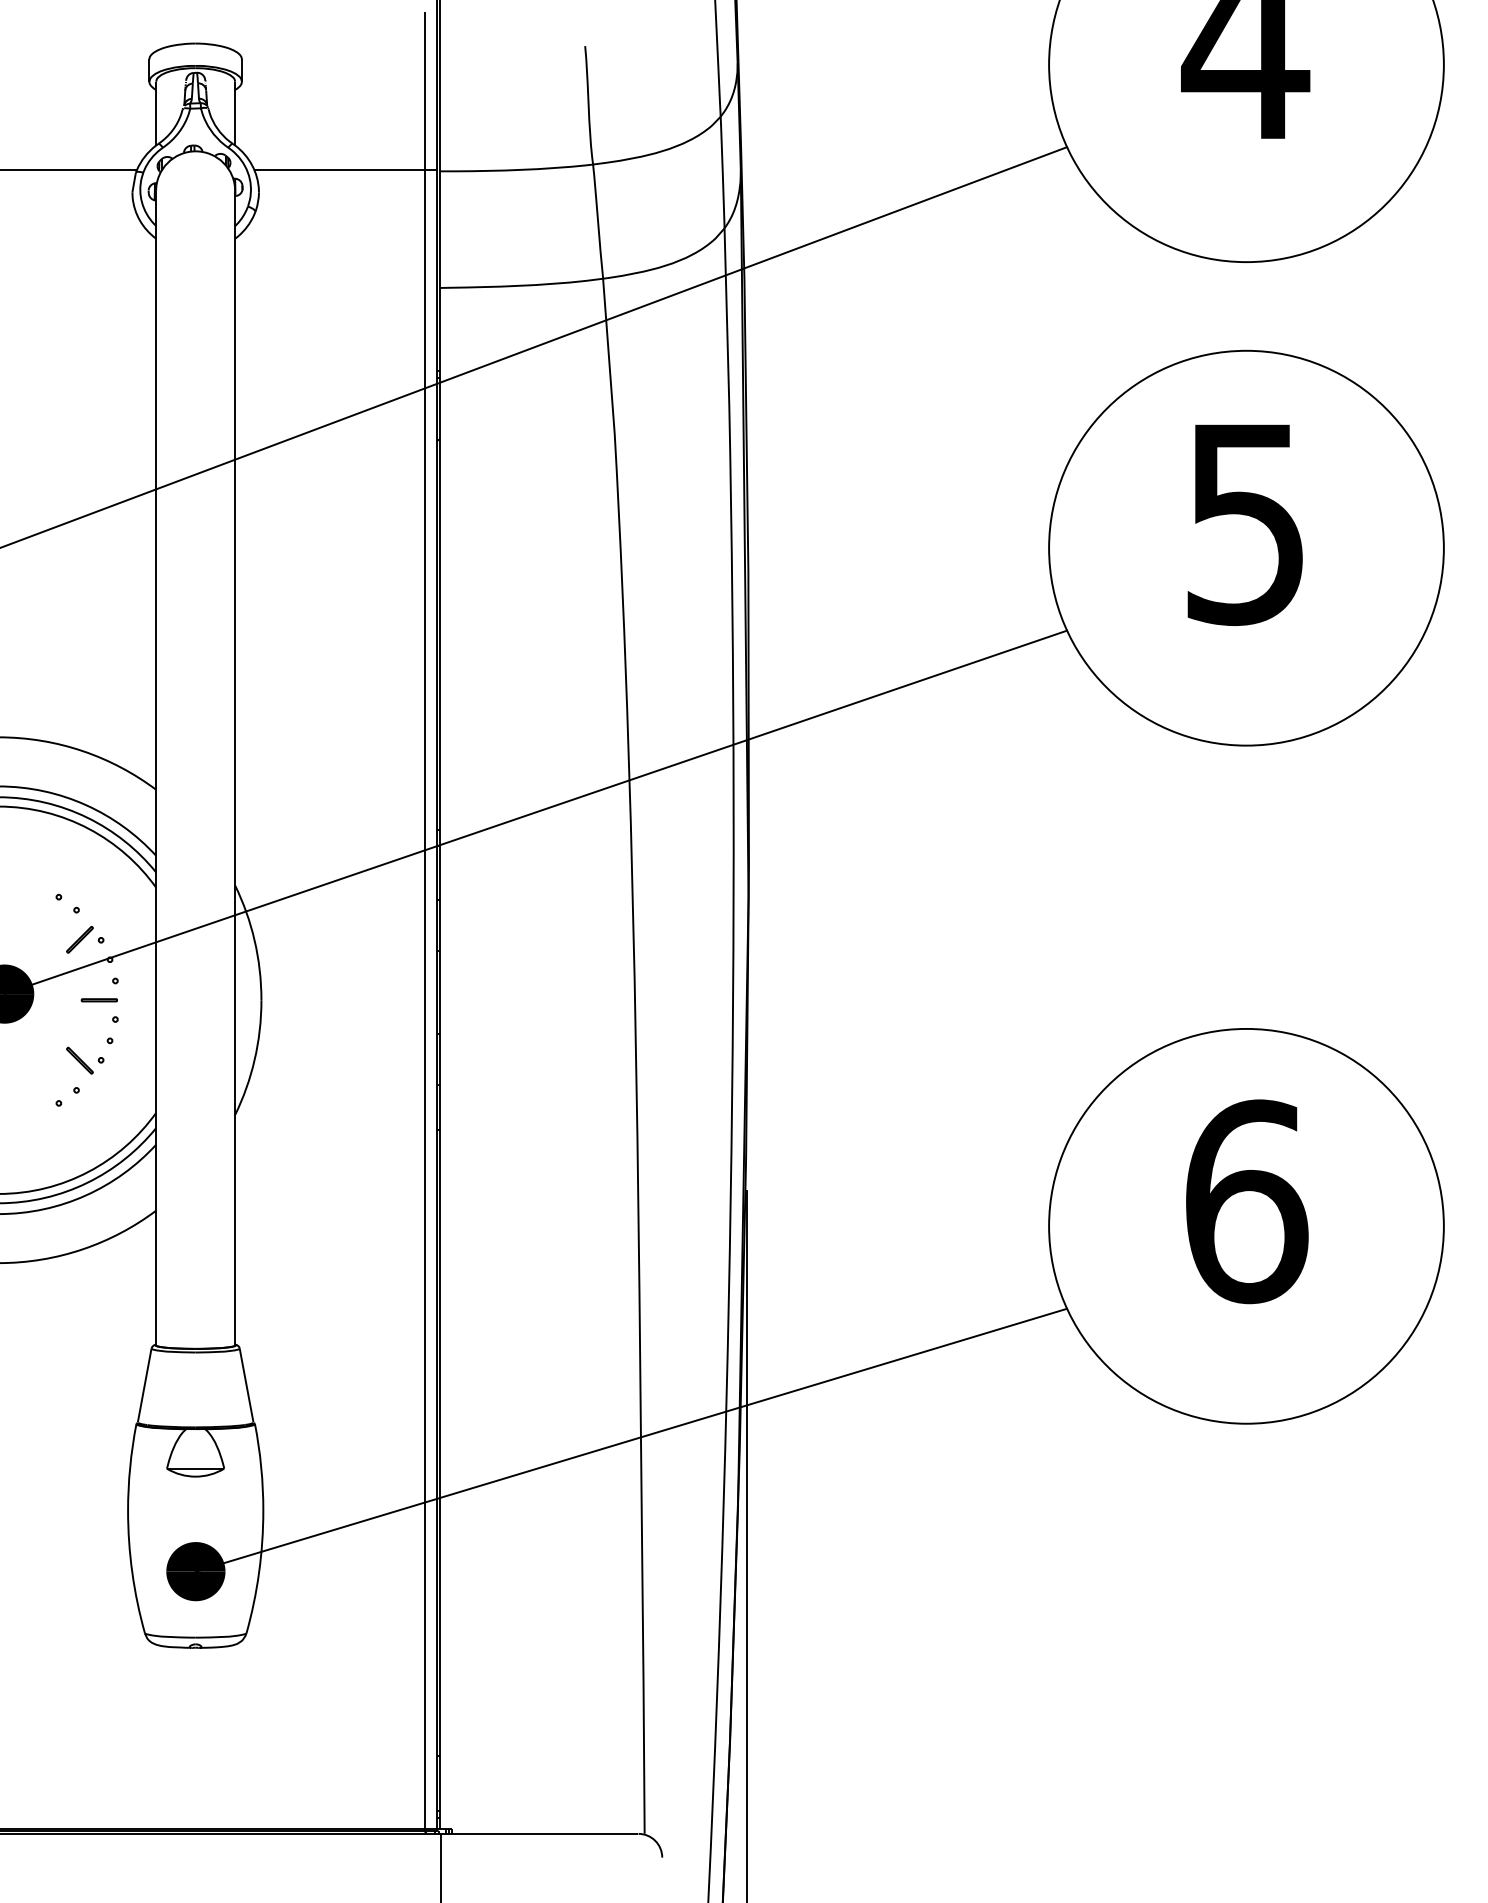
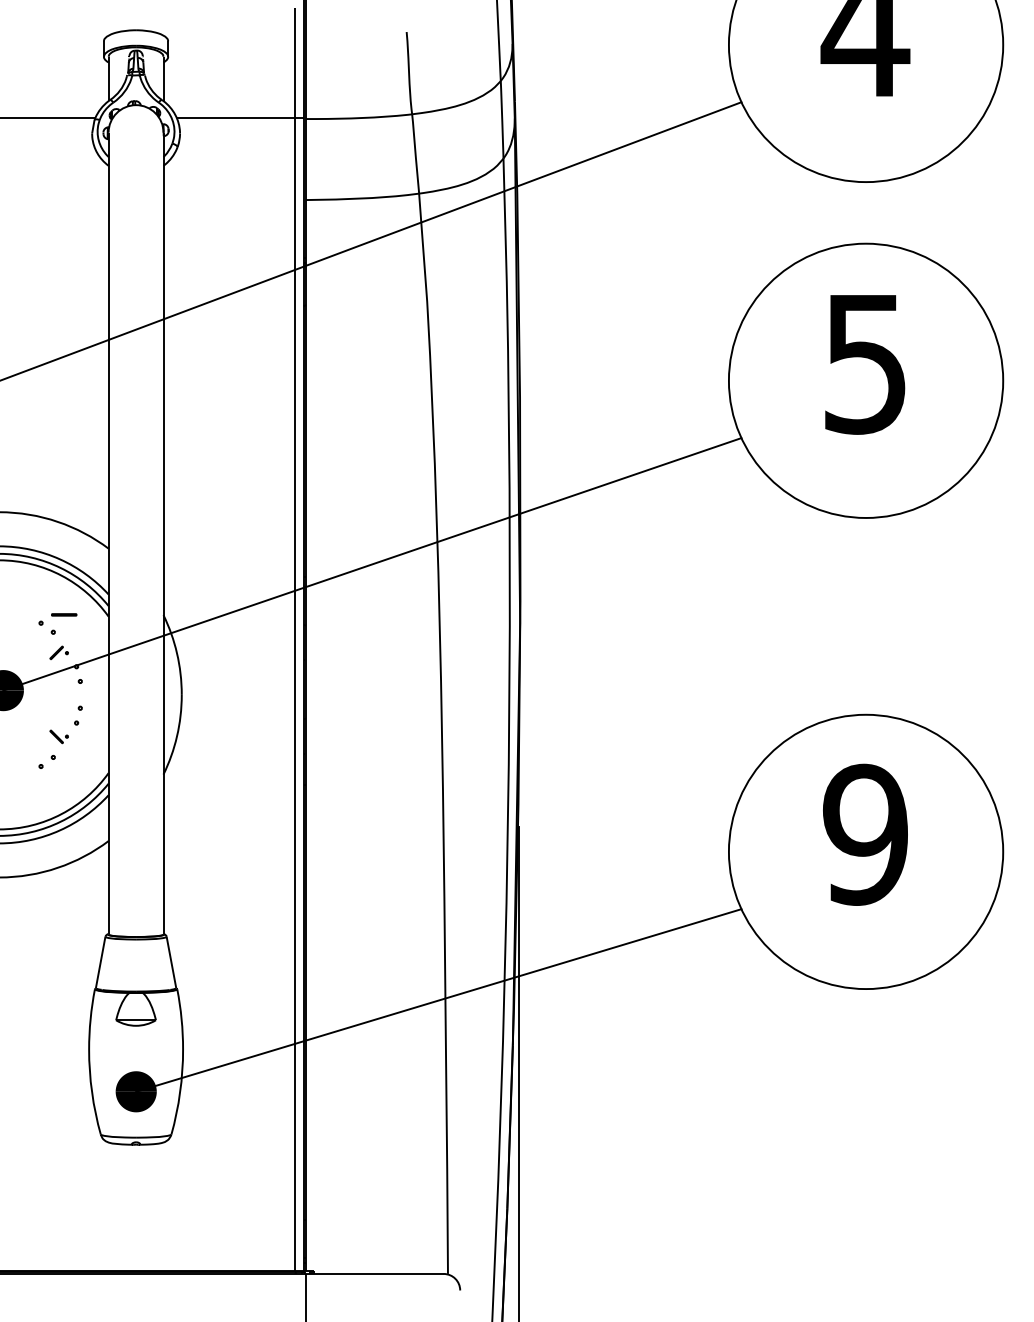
part: (83, 939) -> (58, 652), size x0.7
line: (99, 999) -> (64, 614), moved
part: (83, 1060) -> (58, 736), size x0.7
text: (1247, 1201) -> (866, 834), 6 -> 9

